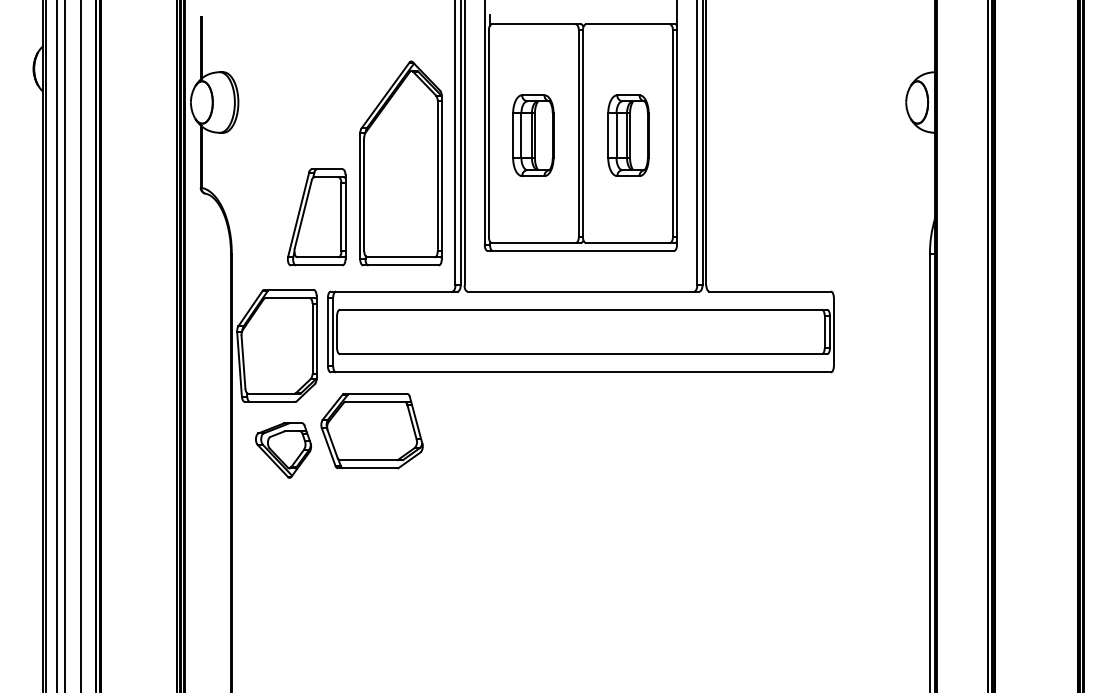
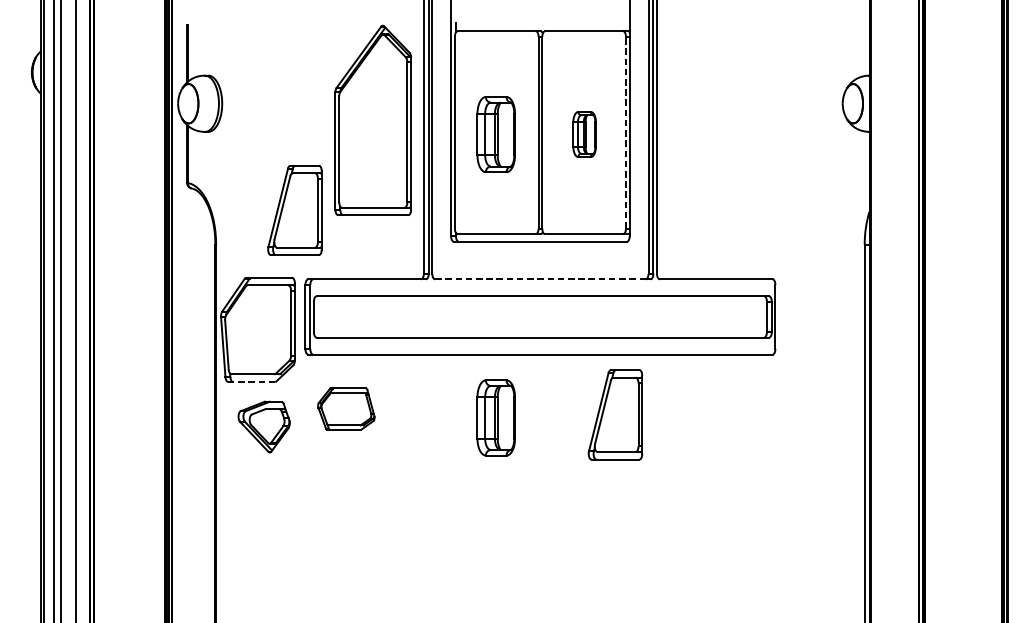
line: (672, 133) -> (625, 132), solid -> dashed
part: (628, 135) -> (584, 134), size x0.6
part: (400, 163) -> (372, 120), moved
line: (581, 291) -> (540, 279), solid -> dashed
line: (269, 401) -> (251, 381), solid -> dashed
part: (371, 431) -> (345, 409), size x0.6
part: (661, 437) -> (615, 415), added
part: (533, 440) -> (496, 417), added

